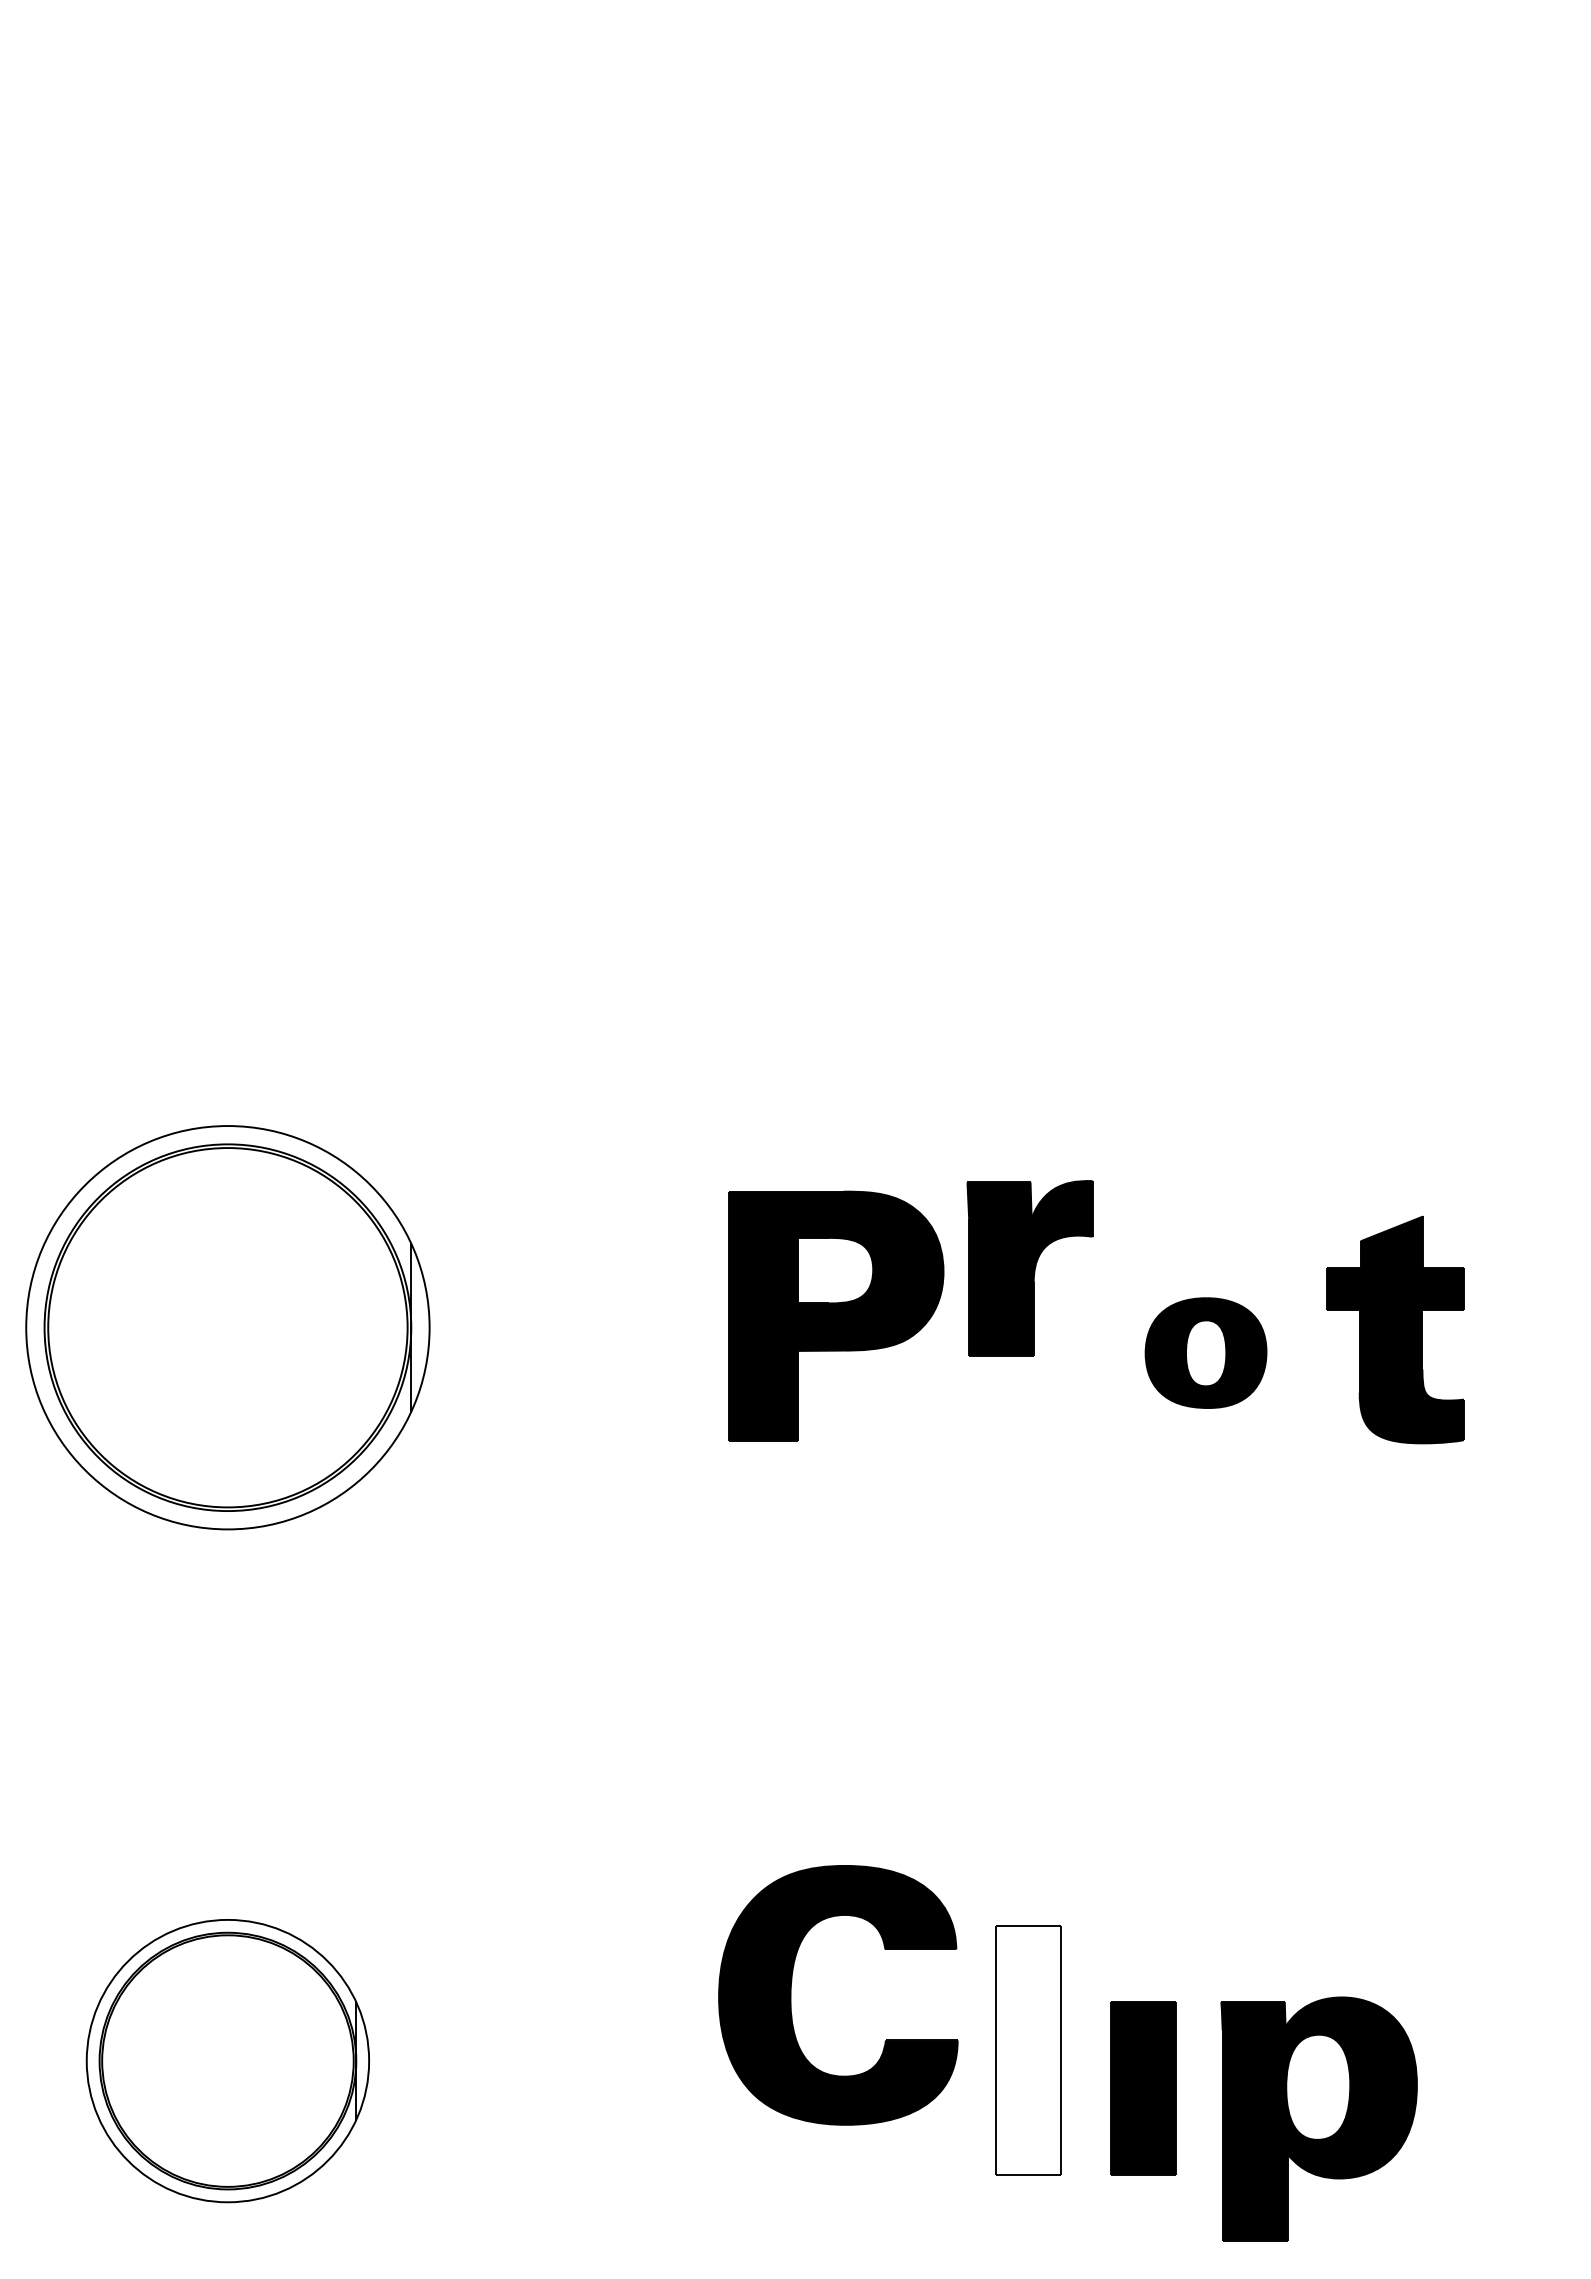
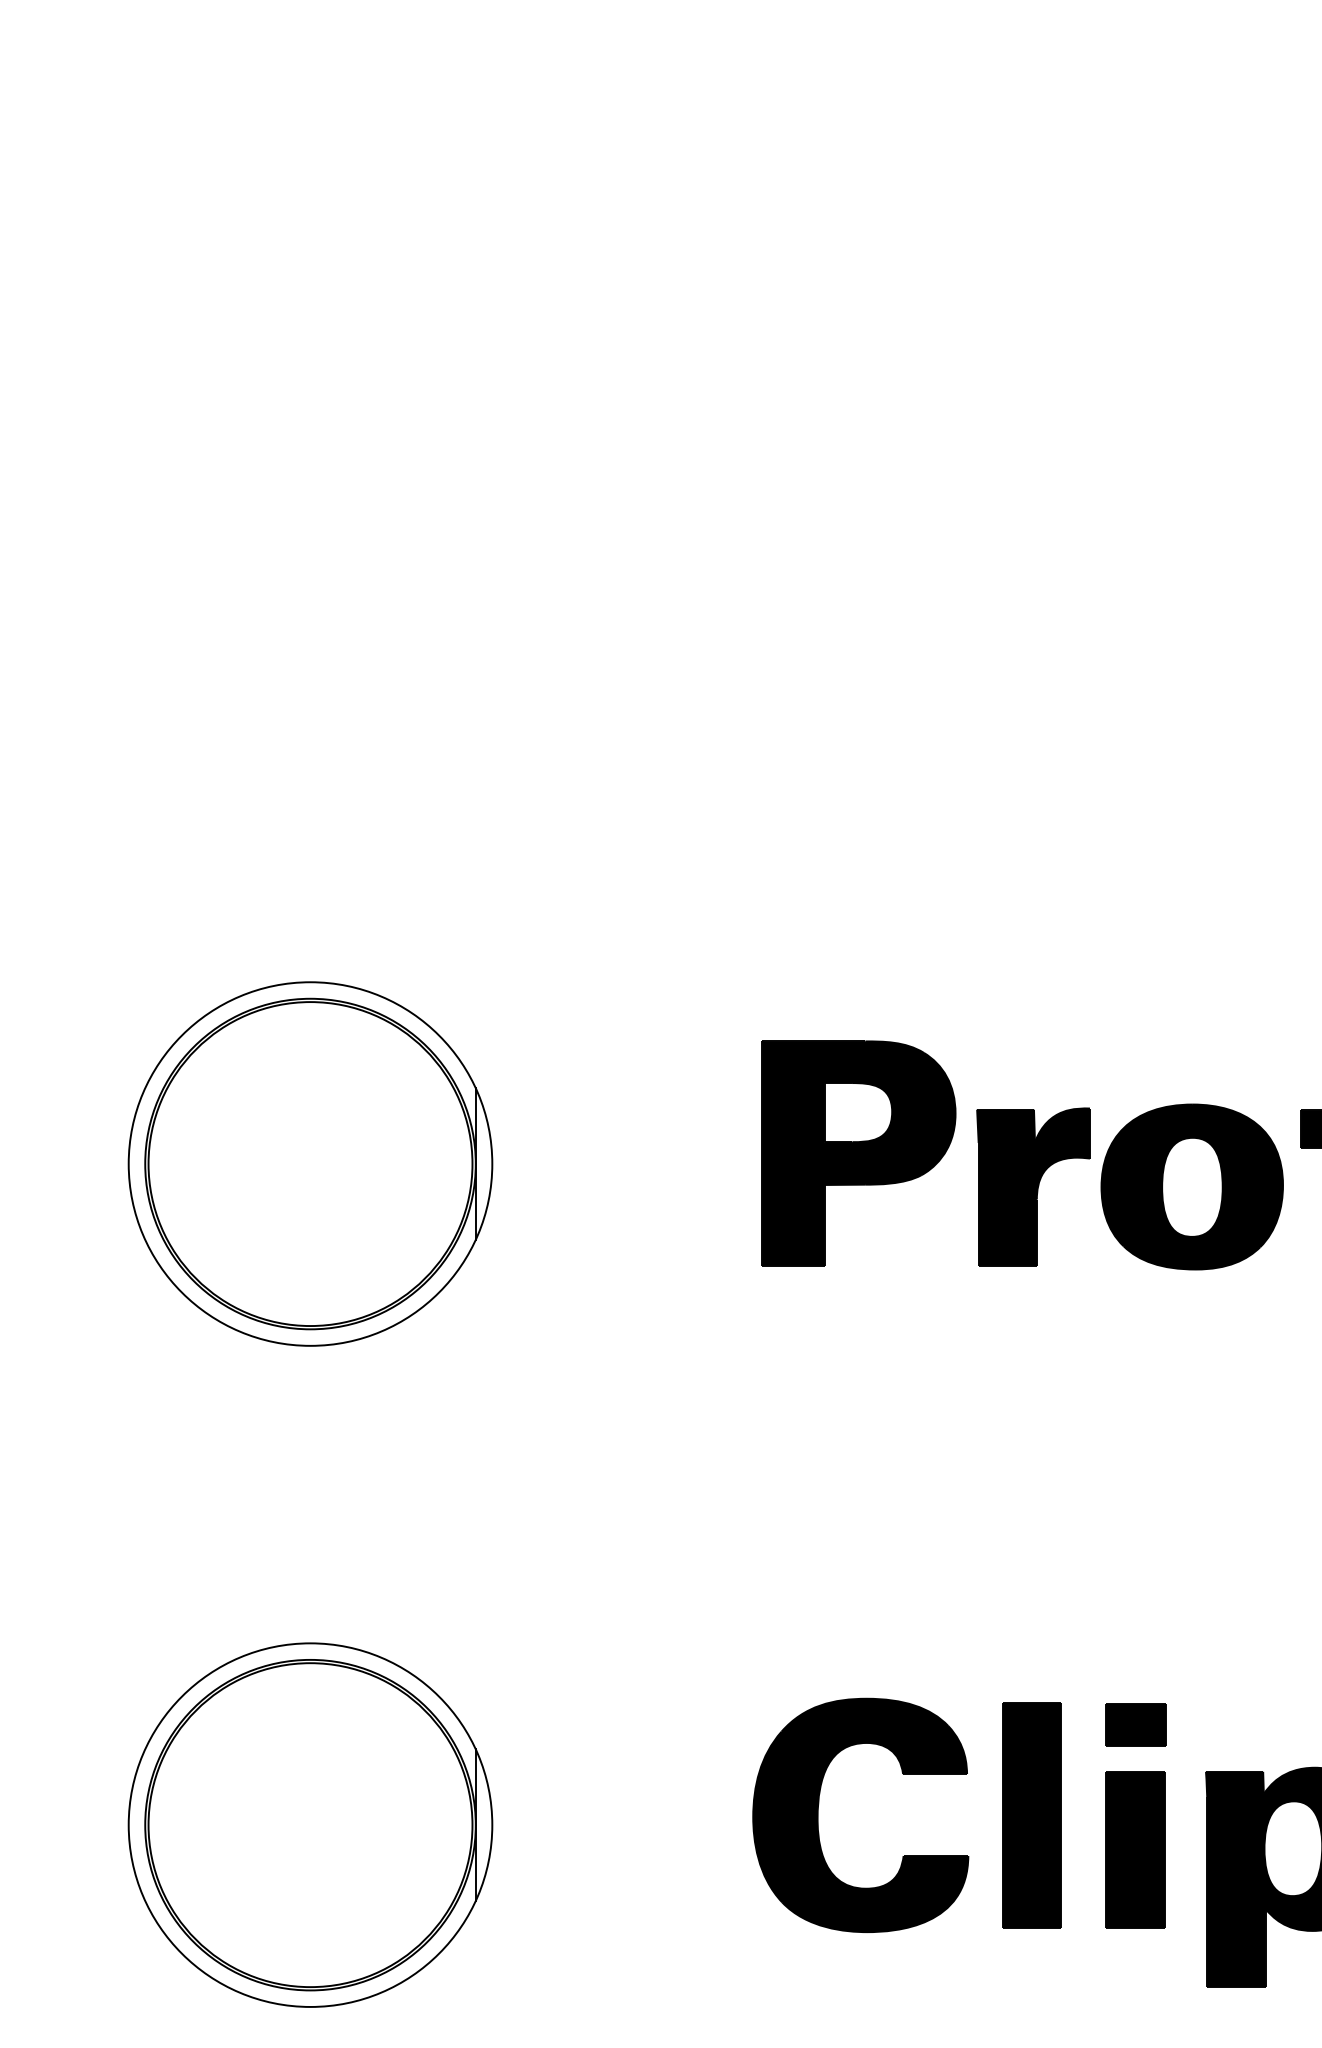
part: (1029, 1268) -> (1033, 1187), moved
part: (1205, 1352) -> (1191, 1186), size x1.67
part: (1142, 1949) -> (1134, 1724), added
part: (791, 1995) -> (818, 1815), moved
fill: (1028, 2050) -> (1032, 1815), added
part: (227, 2060) -> (310, 1824), size x1.43

